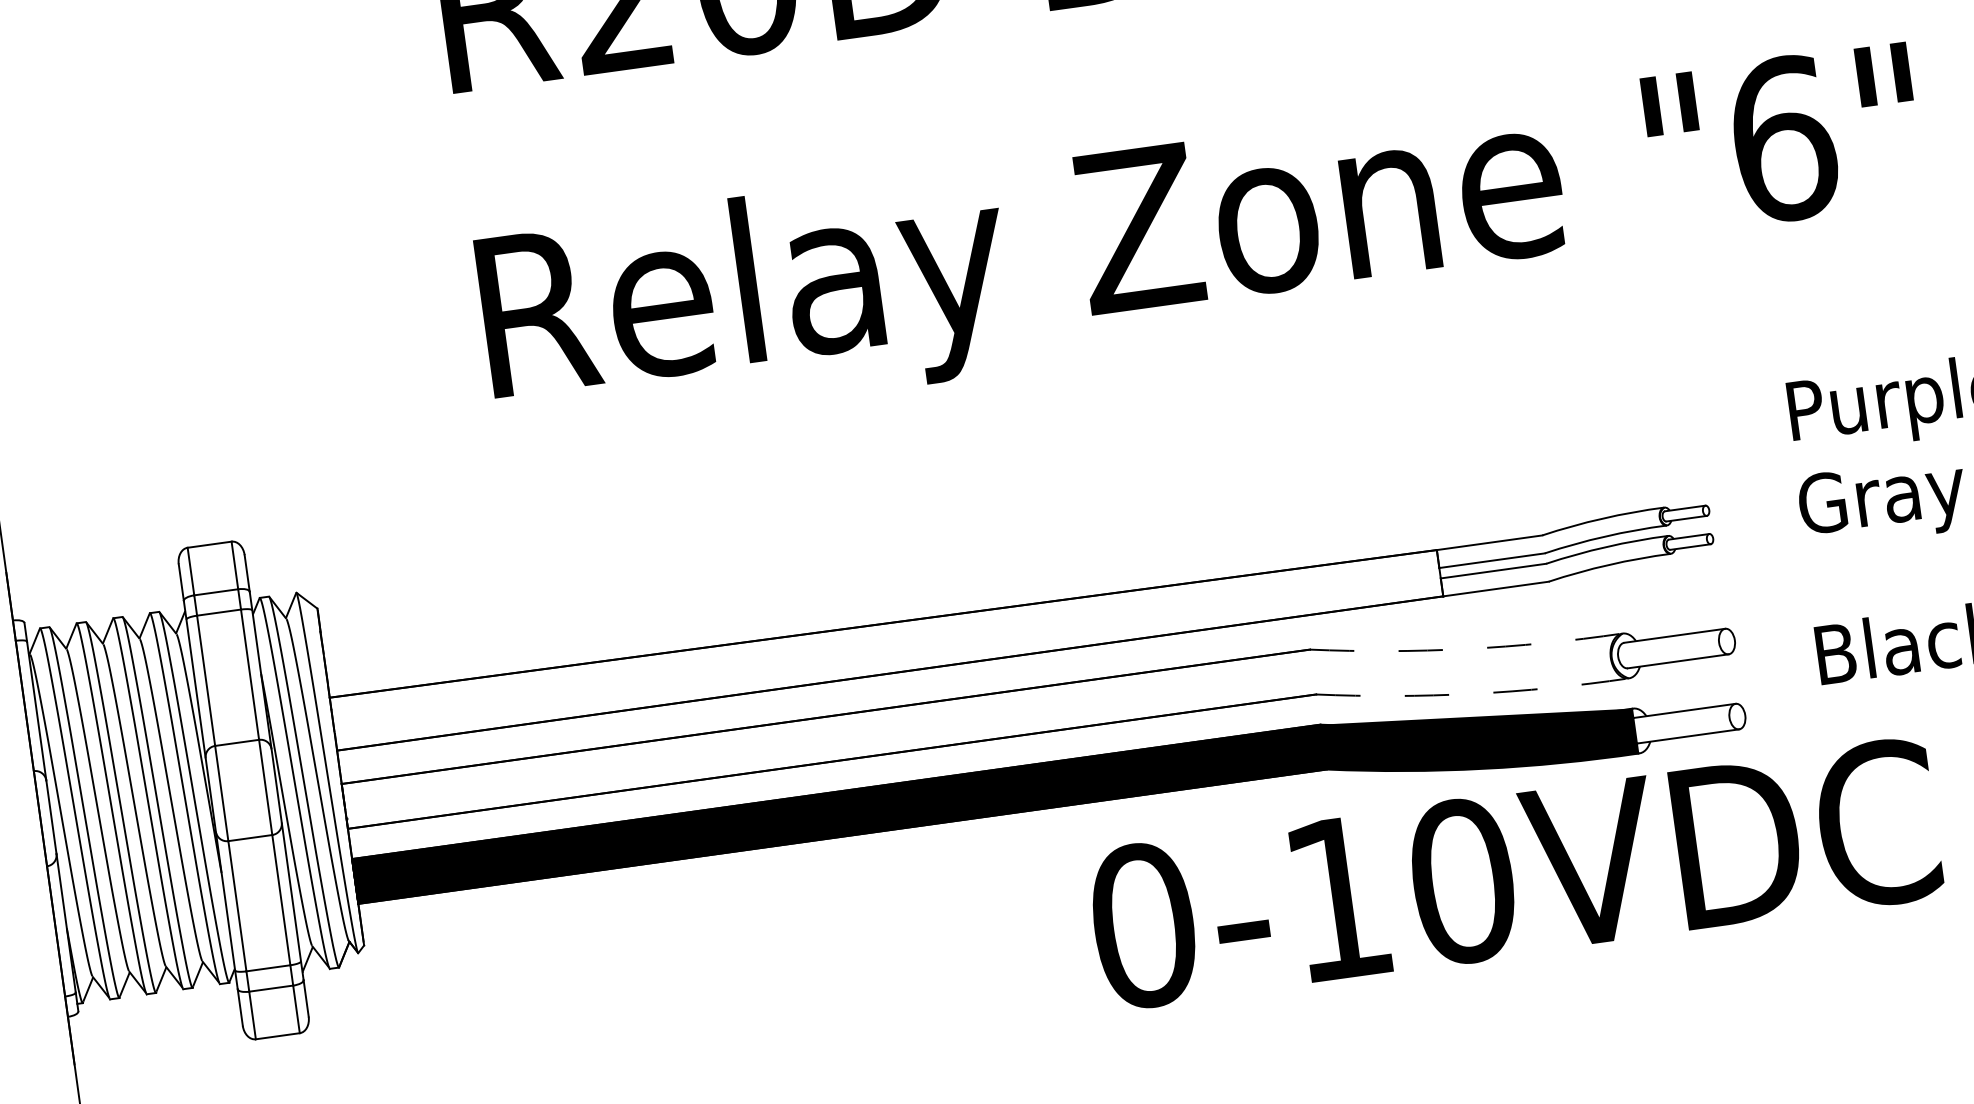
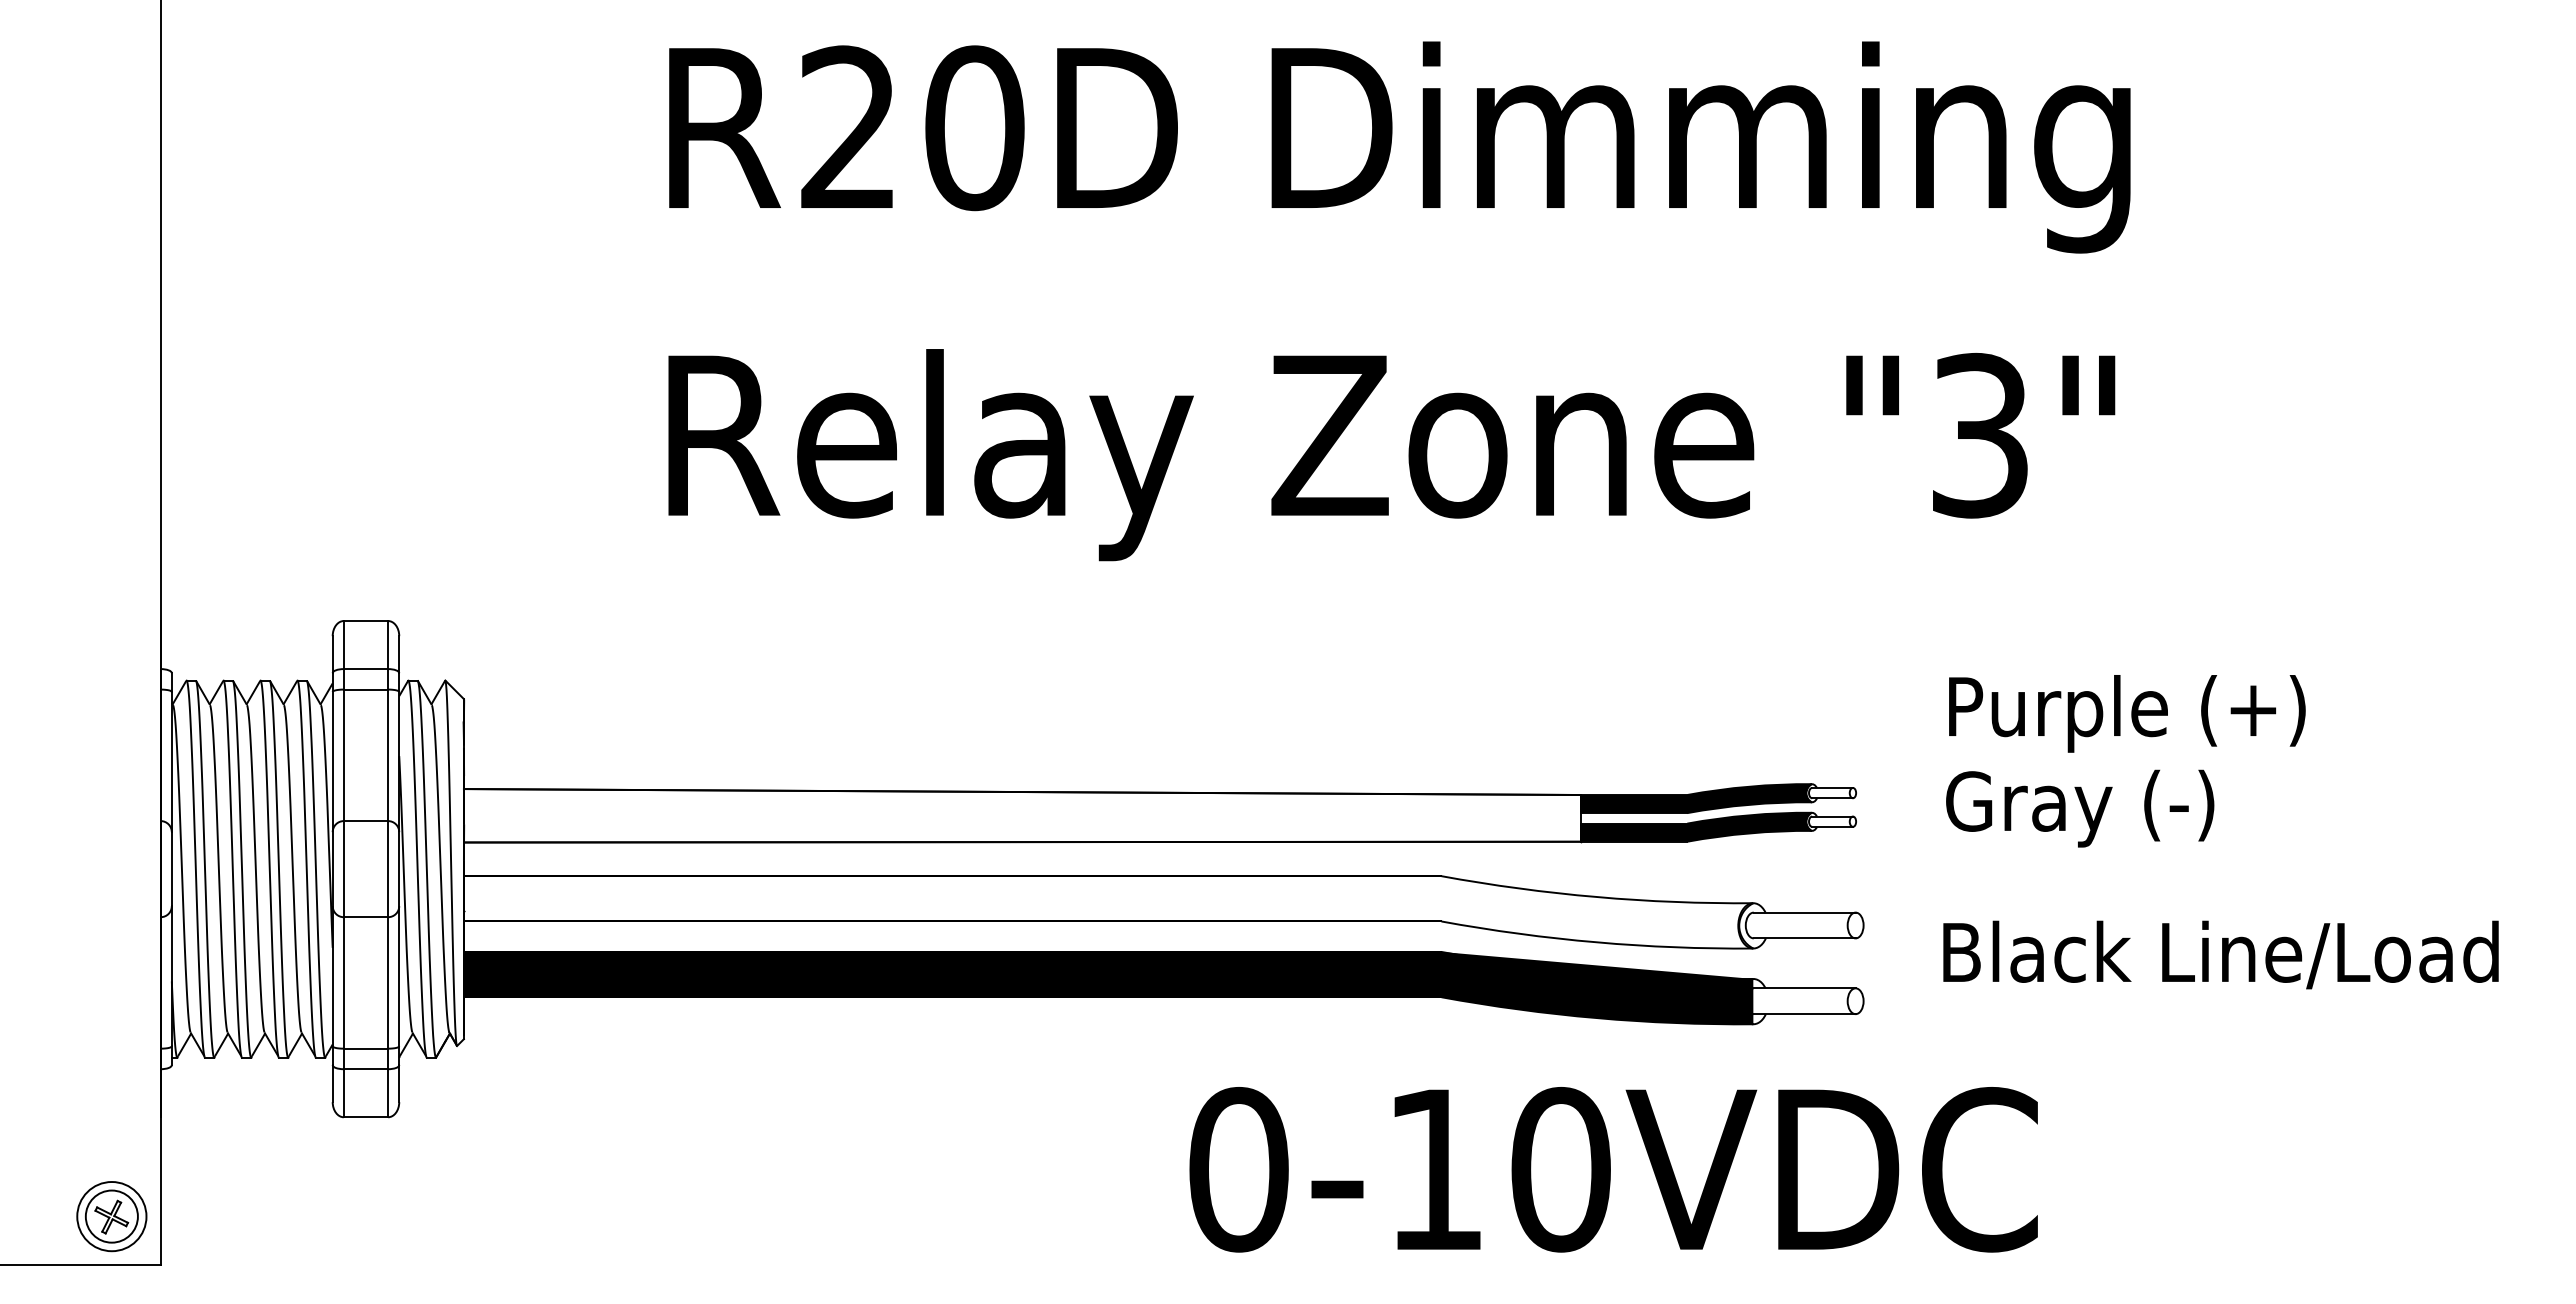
text: (1784, 138) -> (1981, 435), "6" -> "3"
fill: (1551, 537) -> (1696, 798), added
fill: (1555, 565) -> (1696, 826), added
arc: (1466, 649) -> (1596, 897), dashed -> solid
arc: (1472, 694) -> (1596, 942), dashed -> solid
text: (1514, 873) -> (1613, 1169), moved

